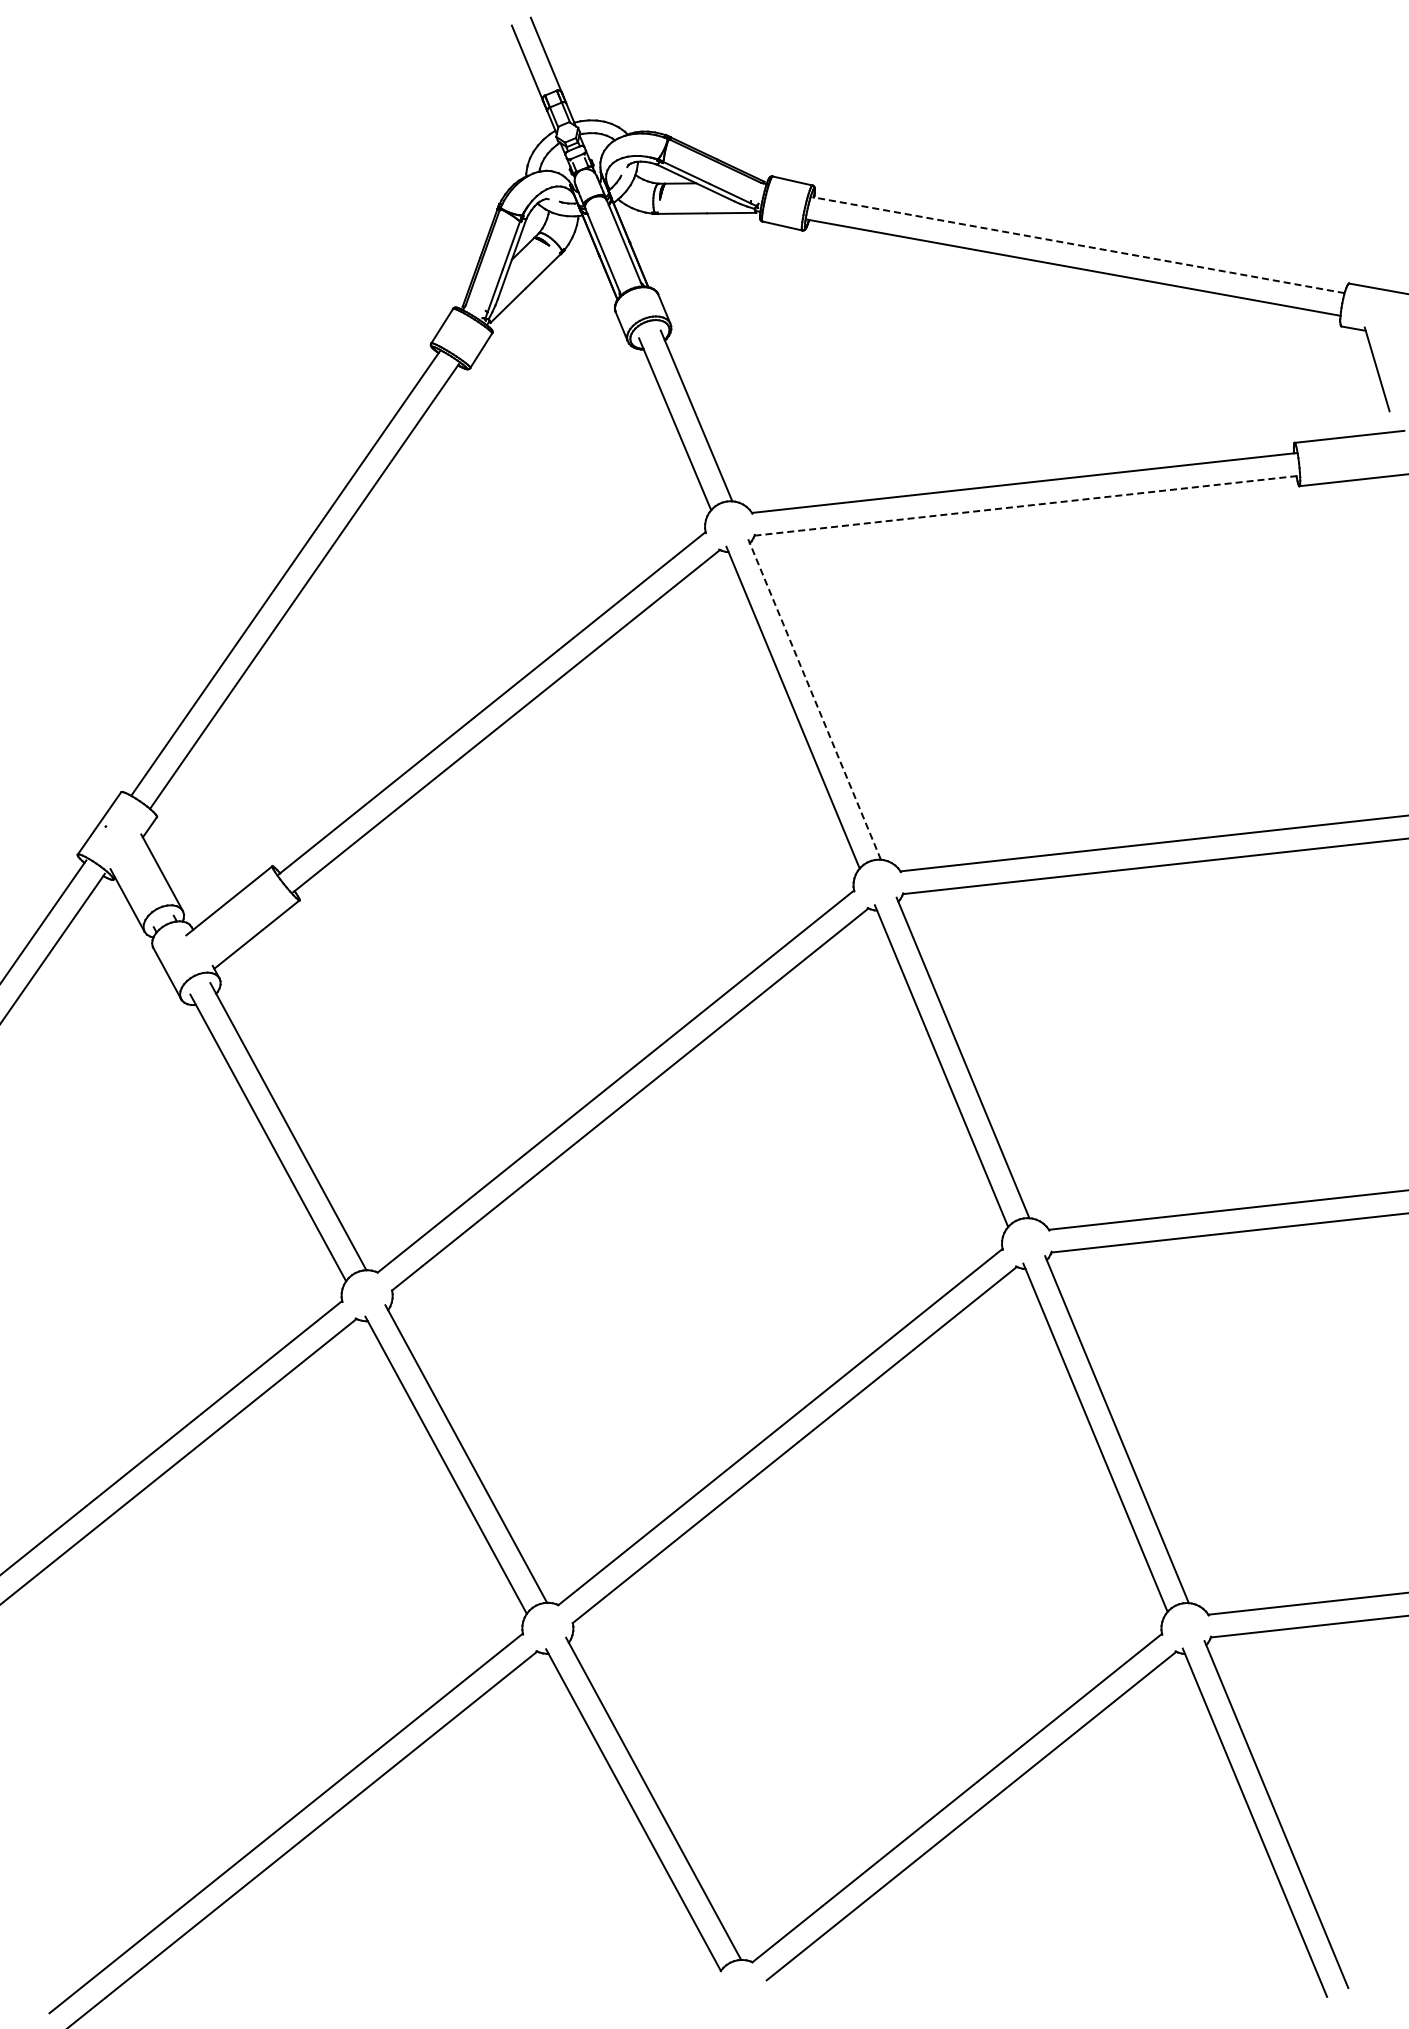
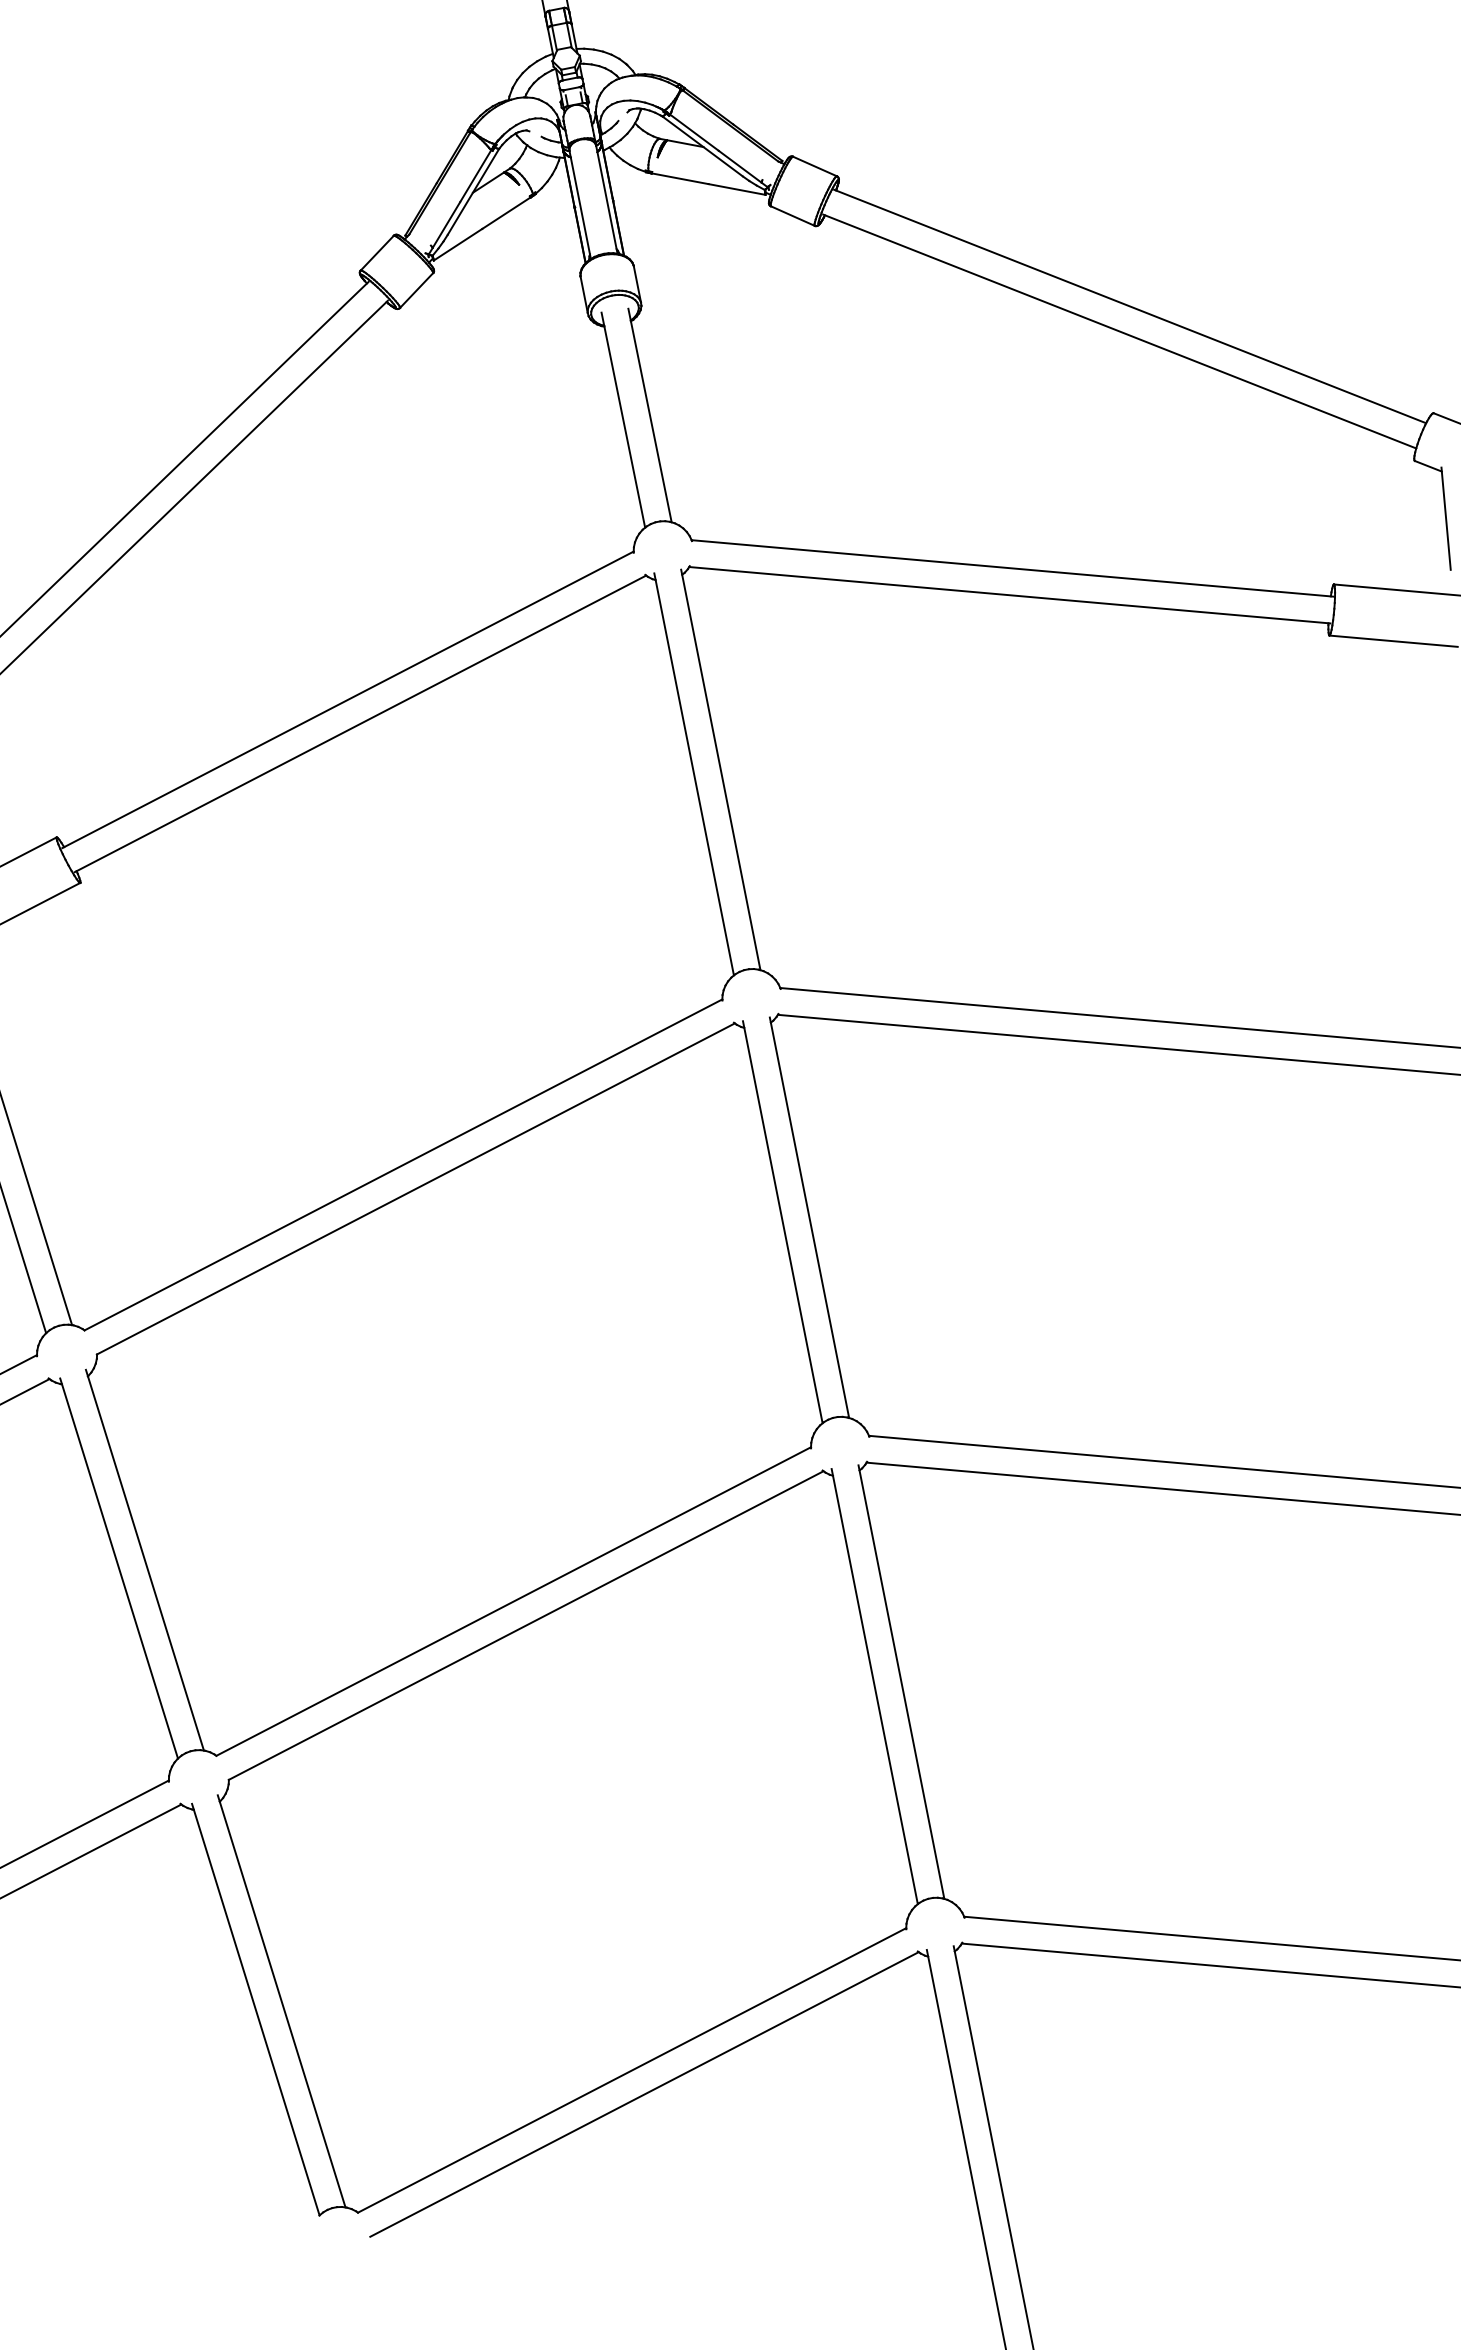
line: (1078, 245) -> (1130, 306), dashed -> solid
line: (1026, 505) -> (1010, 594), dashed -> solid
line: (814, 699) -> (720, 769), dashed -> solid

